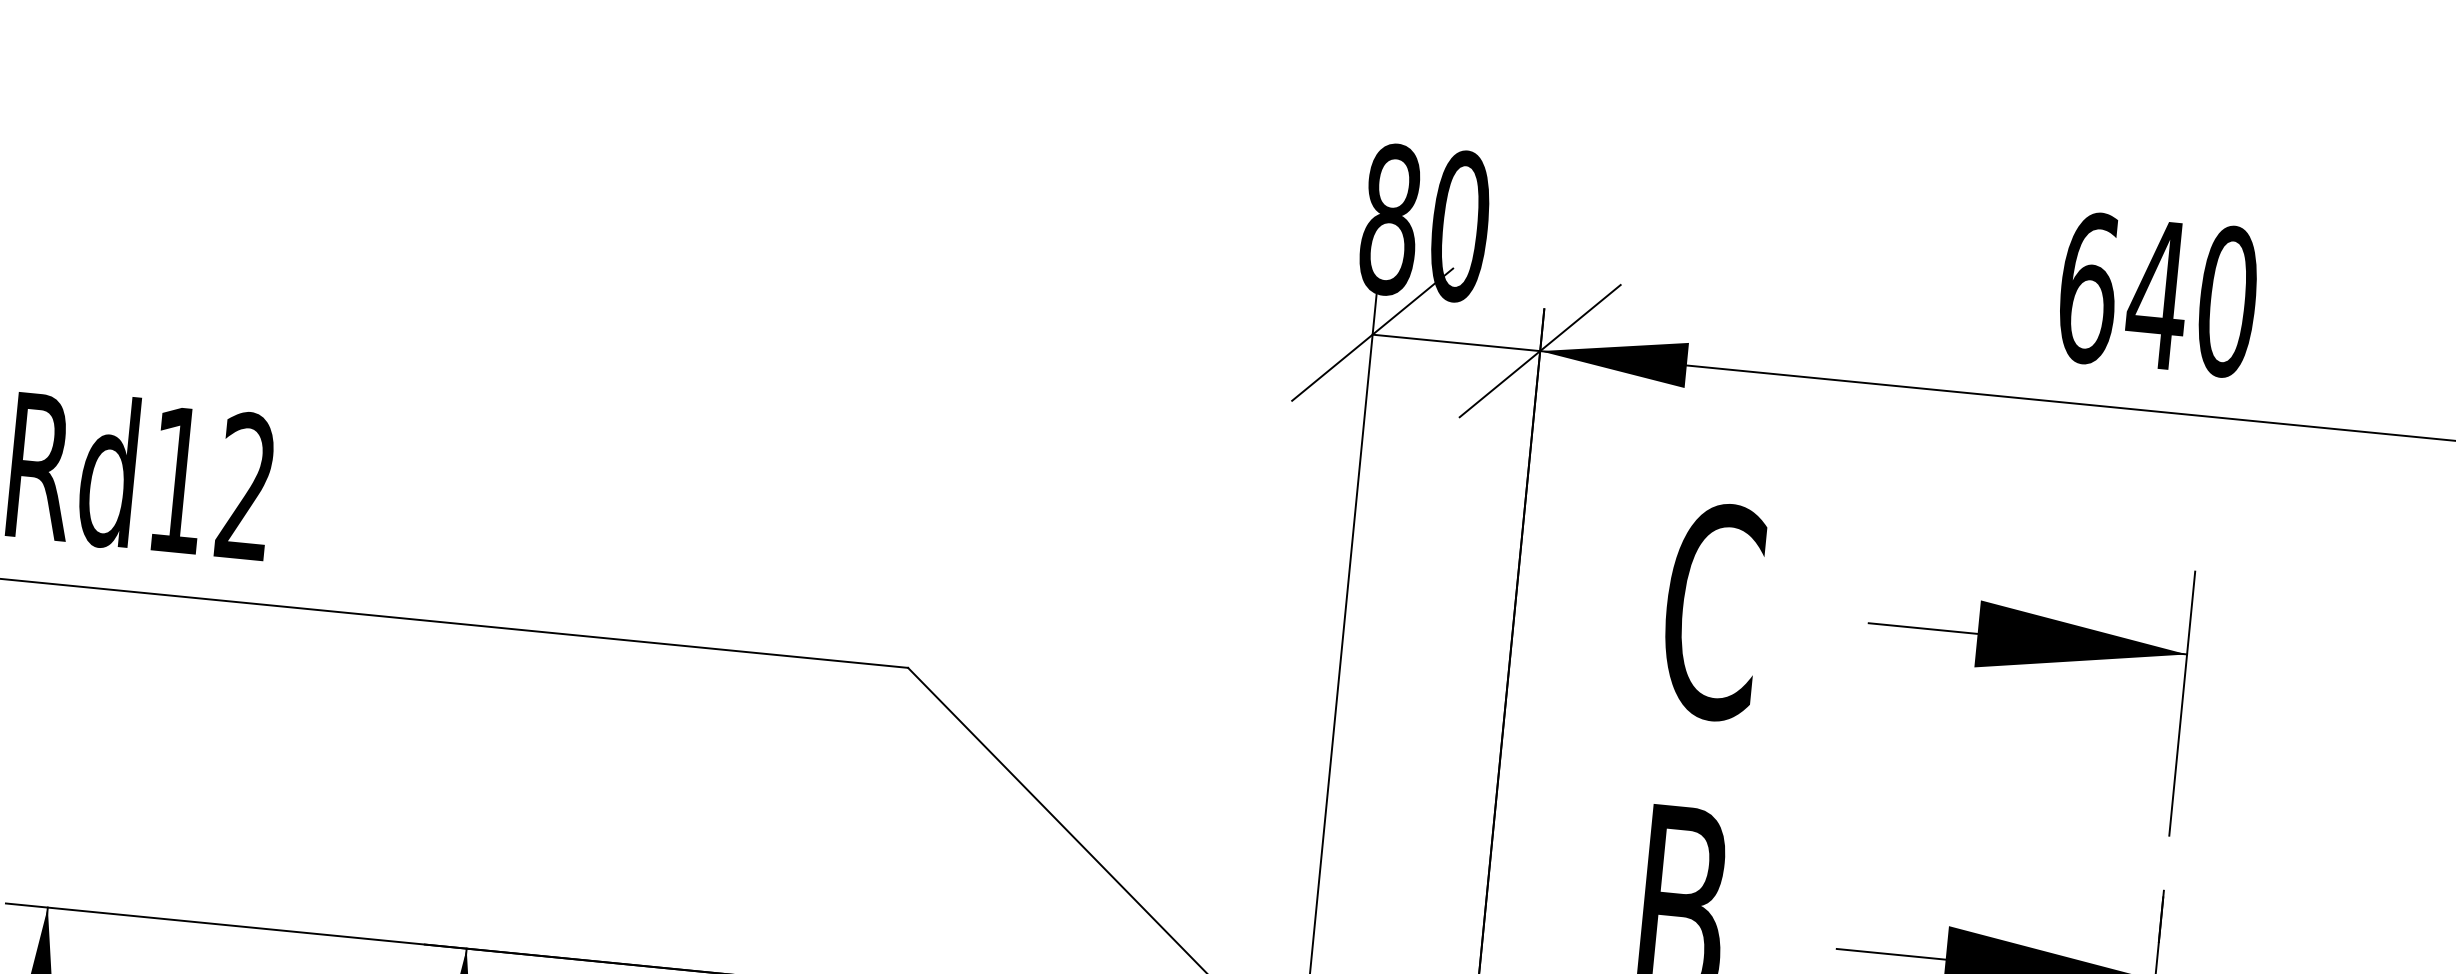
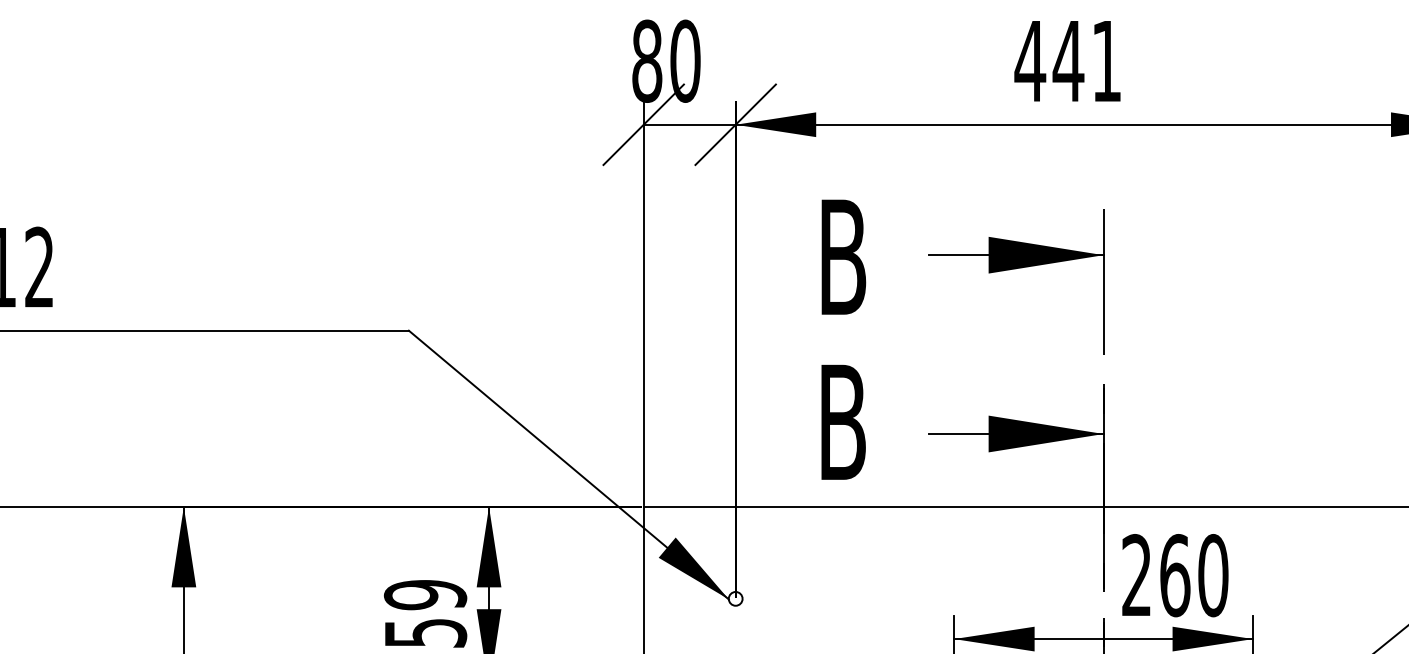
text: (2156, 293) -> (1067, 60), 640 -> 441
text: (1713, 610) -> (843, 256), C -> B

